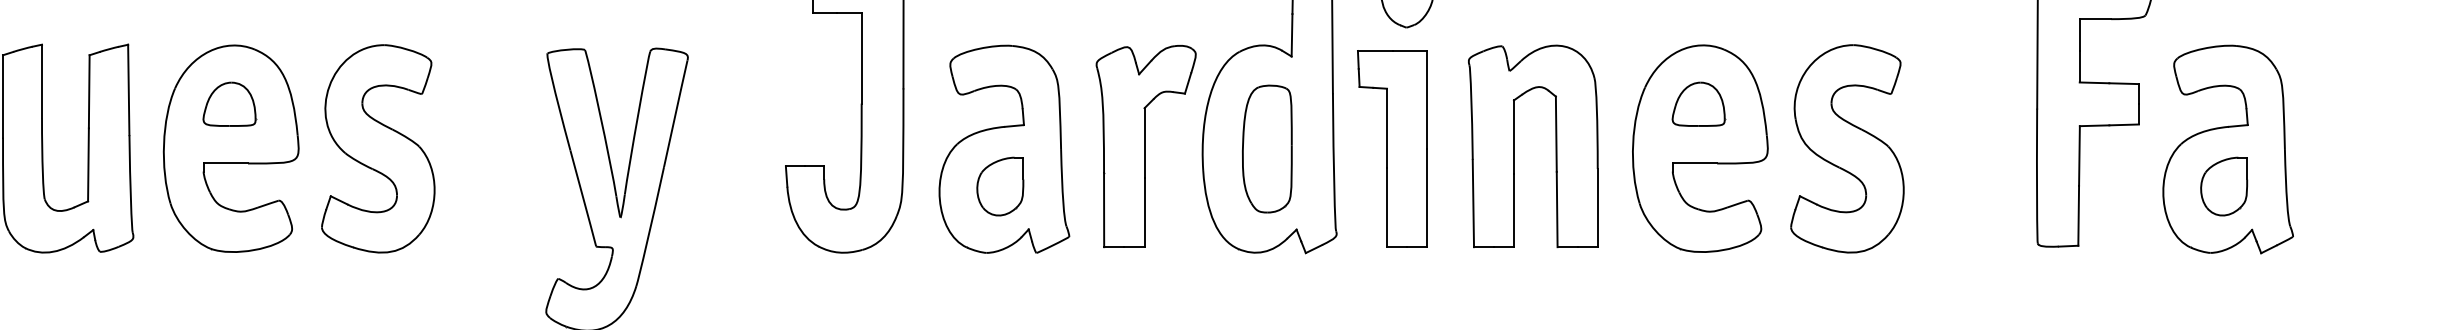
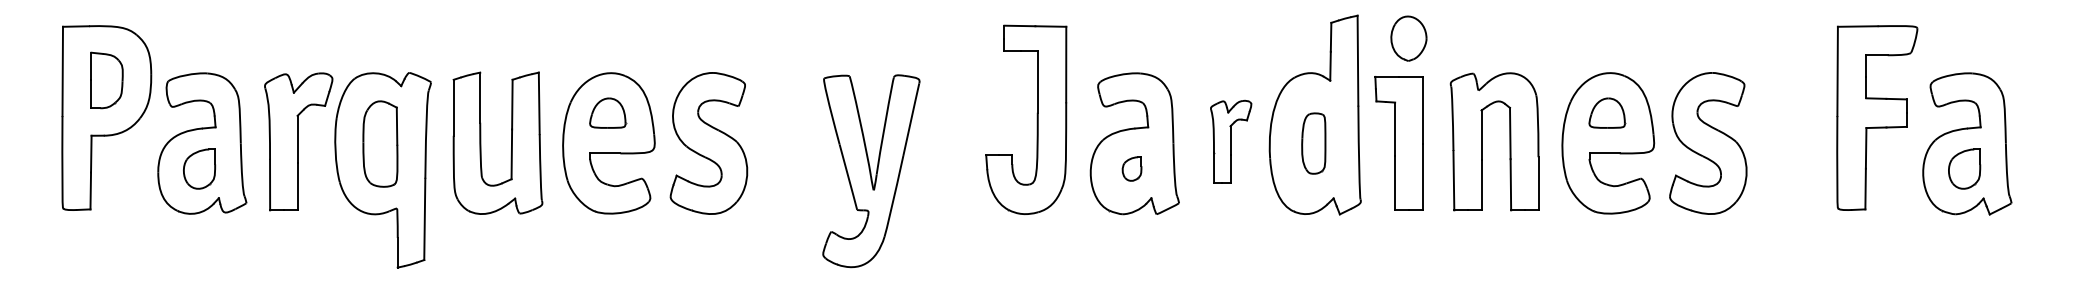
part: (1144, 145) -> (1230, 141), size x0.6
part: (1267, 148) -> (1313, 143), size x0.7
part: (999, 185) -> (1131, 168), size x0.6

